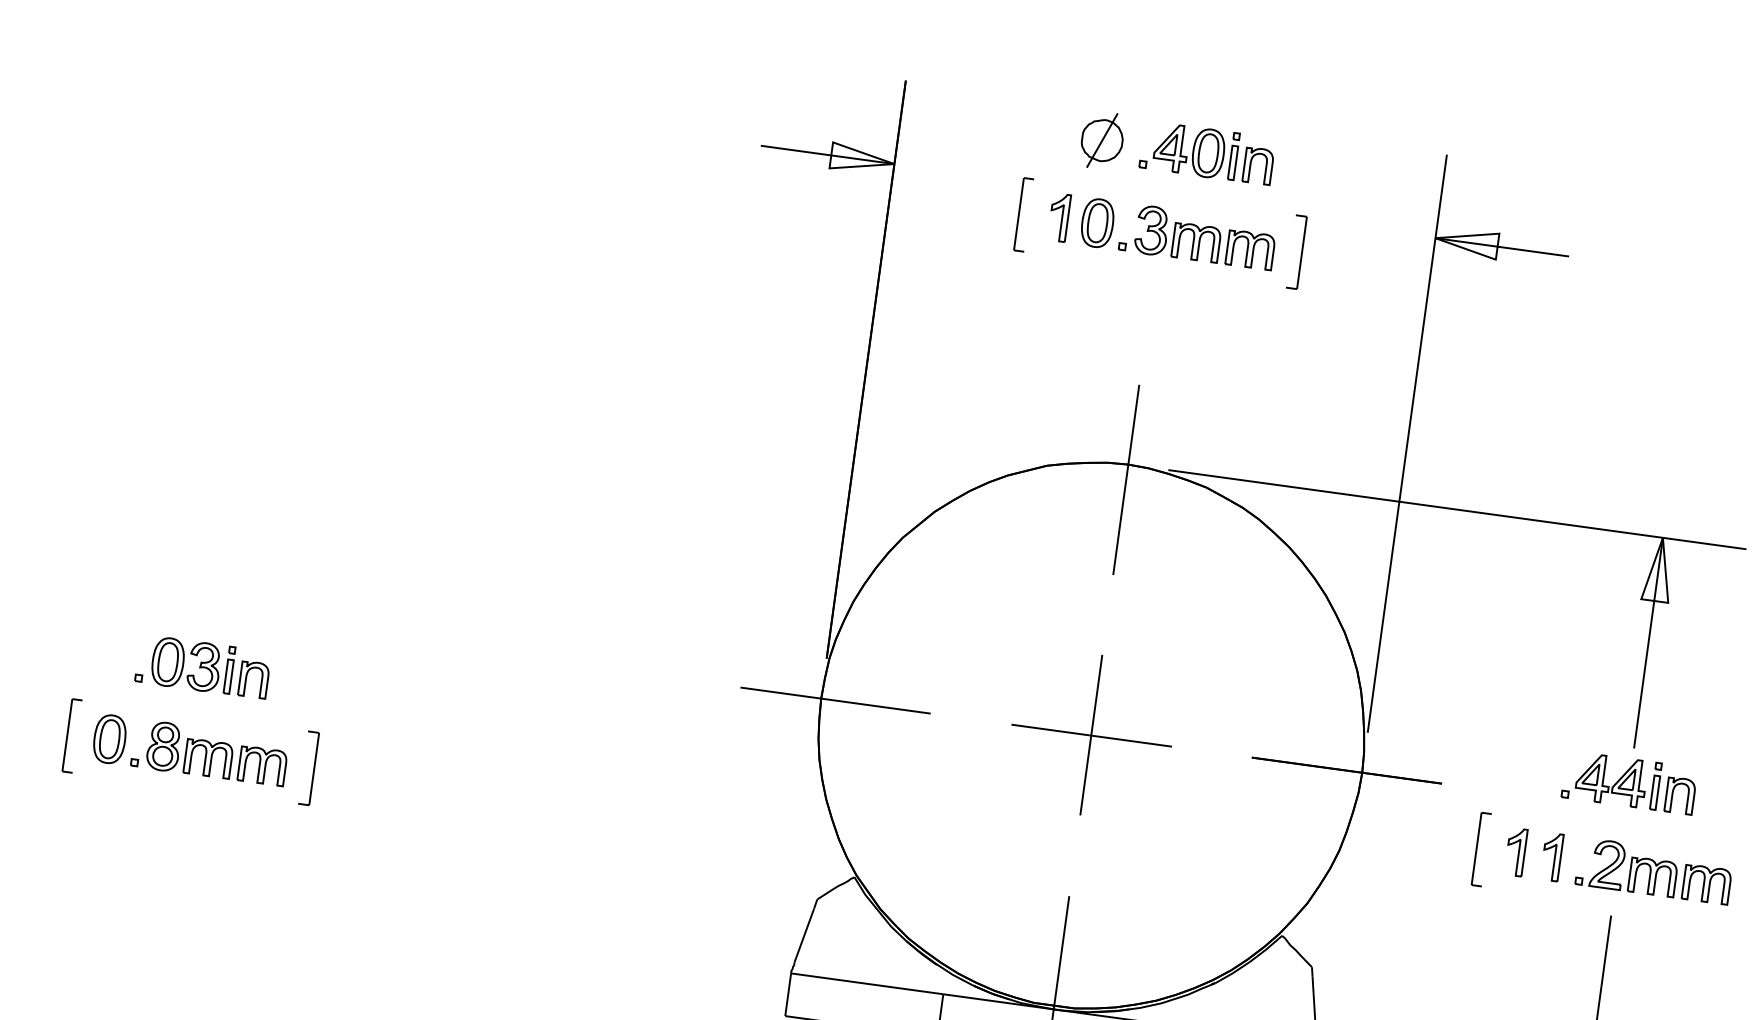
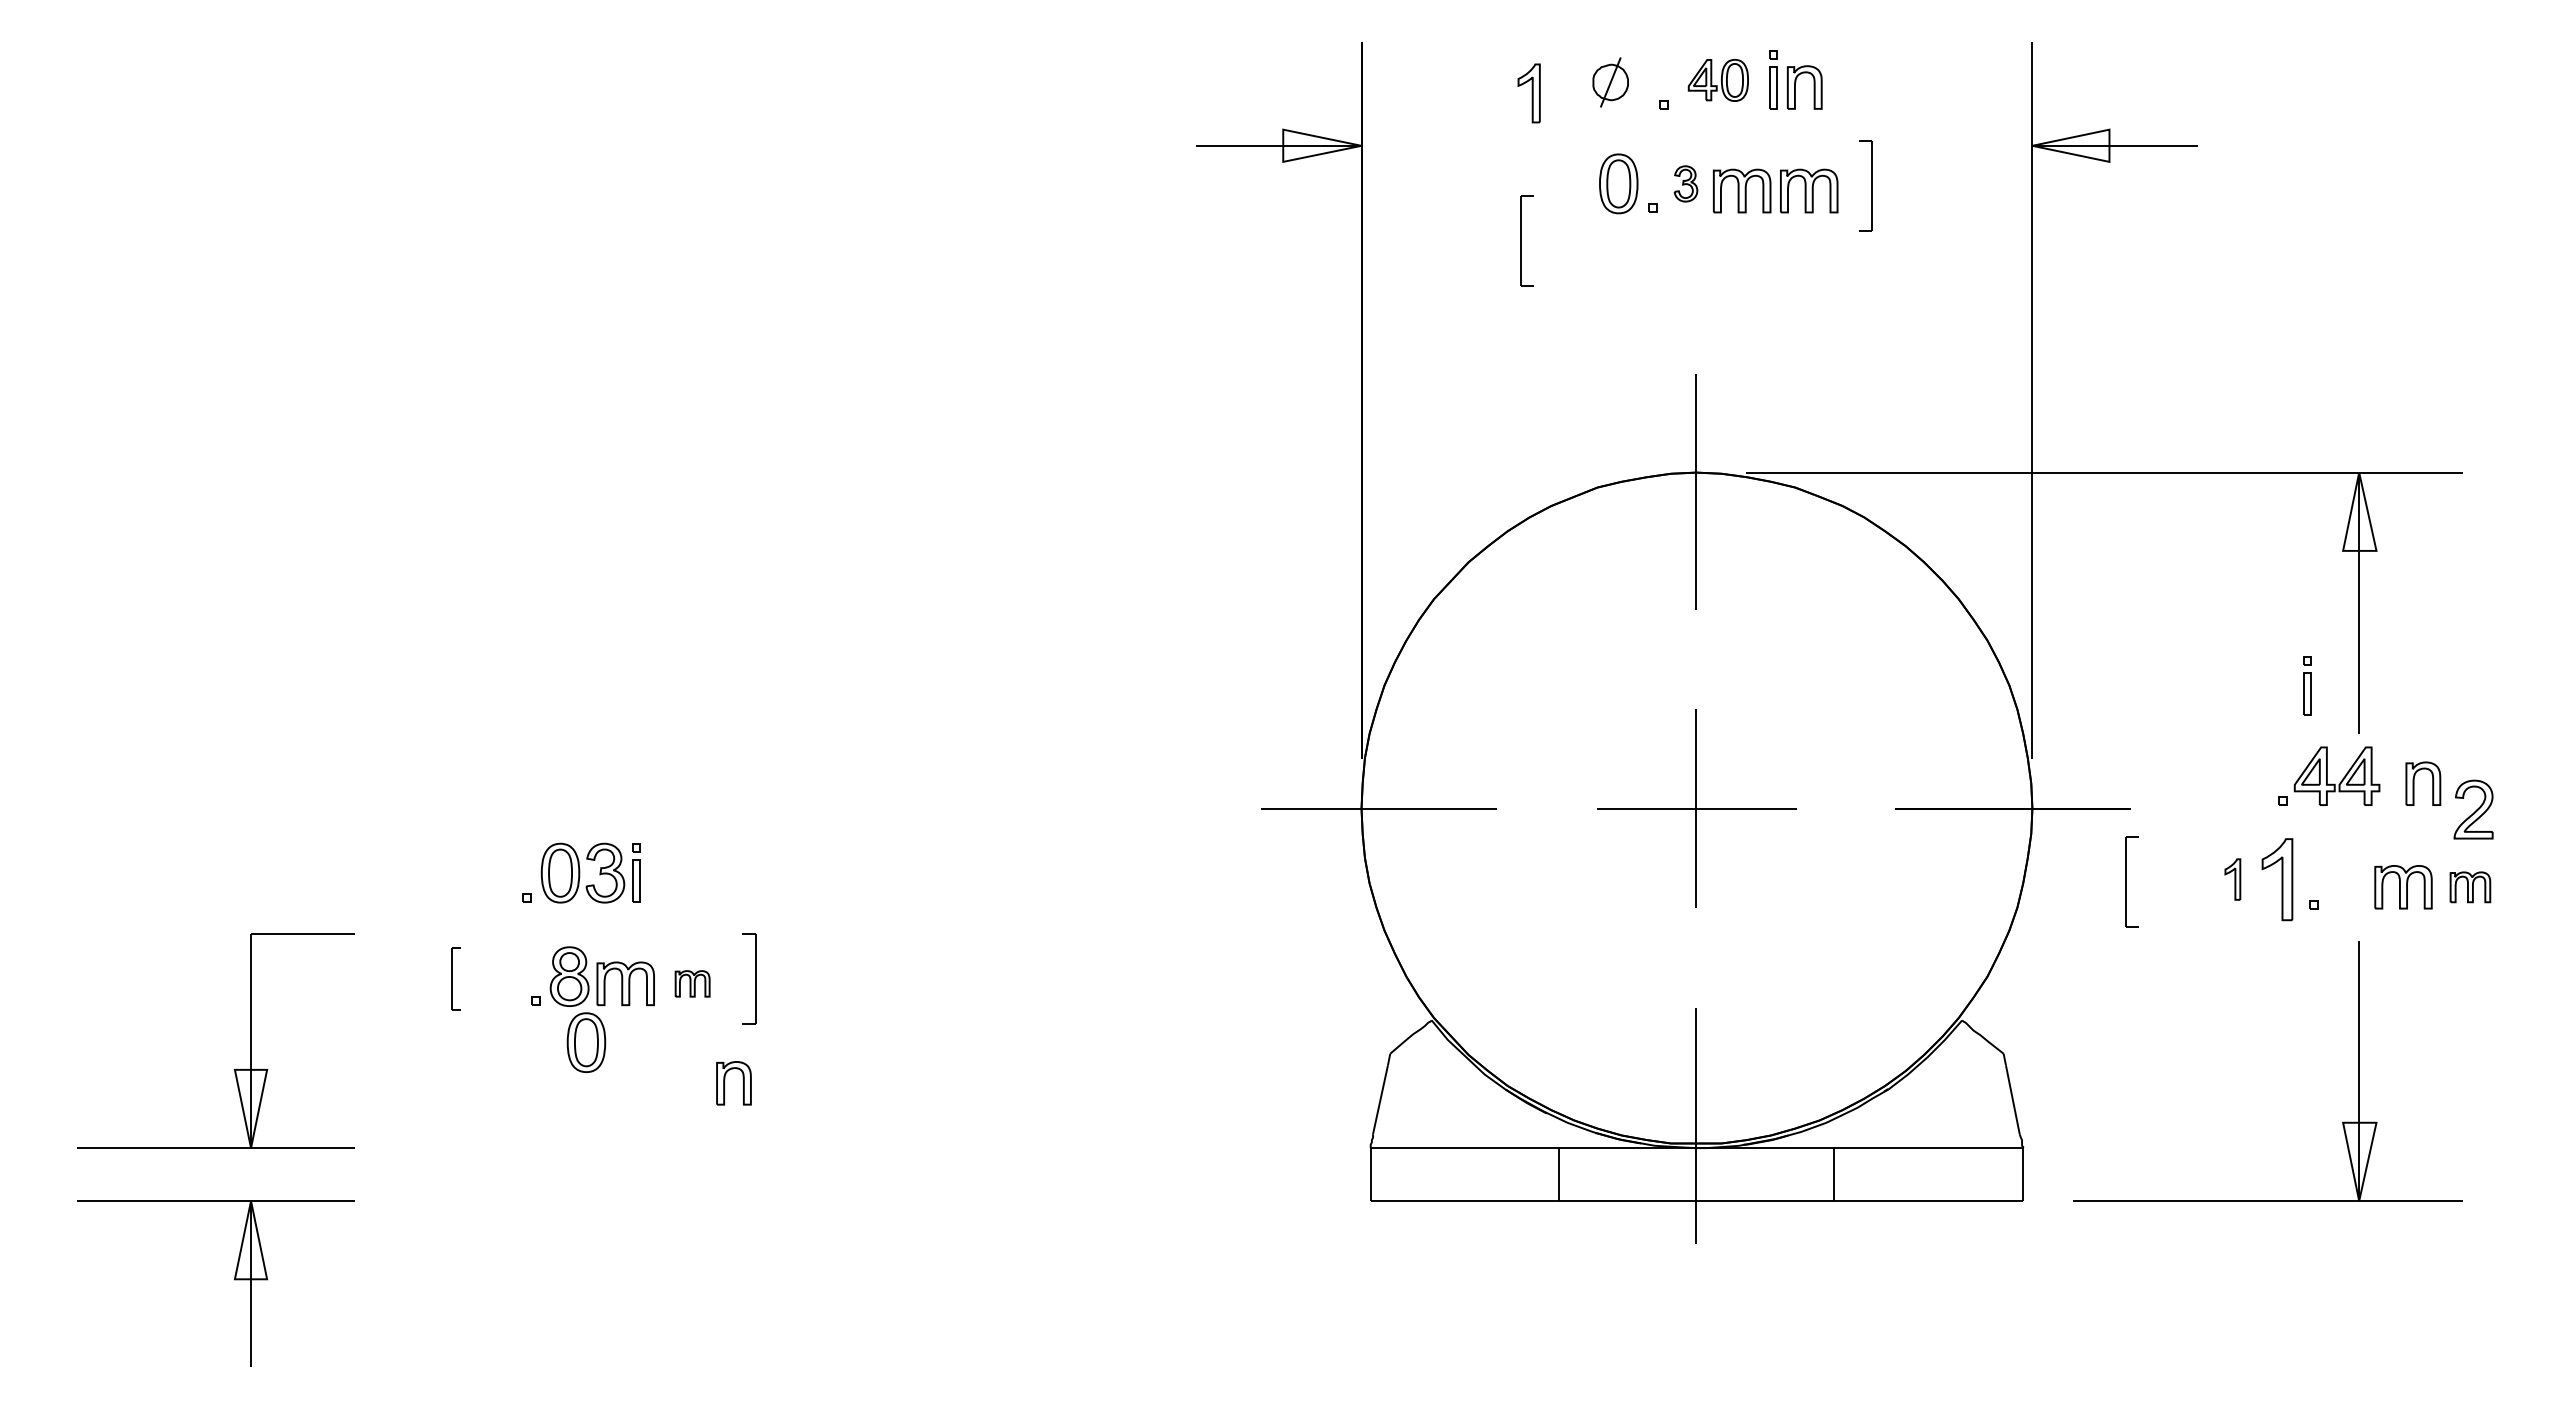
part: (1102, 140) -> (1610, 82), size x0.7
part: (1189, 150) -> (1718, 80), size x0.7
part: (1023, 214) -> (1526, 240), moved
part: (1058, 217) -> (1528, 93), moved
part: (1151, 230) -> (1685, 183), size x0.6
part: (247, 676) -> (725, 1080), moved
part: (71, 735) -> (455, 978), size x0.7
part: (109, 739) -> (586, 1042), moved
part: (262, 765) -> (692, 983), size x0.6
part: (1656, 785) -> (2307, 685), moved
part: (1480, 848) -> (2131, 881), moved
part: (1515, 851) -> (2232, 879), size x0.7
part: (1552, 856) -> (2277, 879), size x1.4
part: (1607, 864) -> (2473, 809), moved
part: (1706, 884) -> (2470, 887), size x0.7

